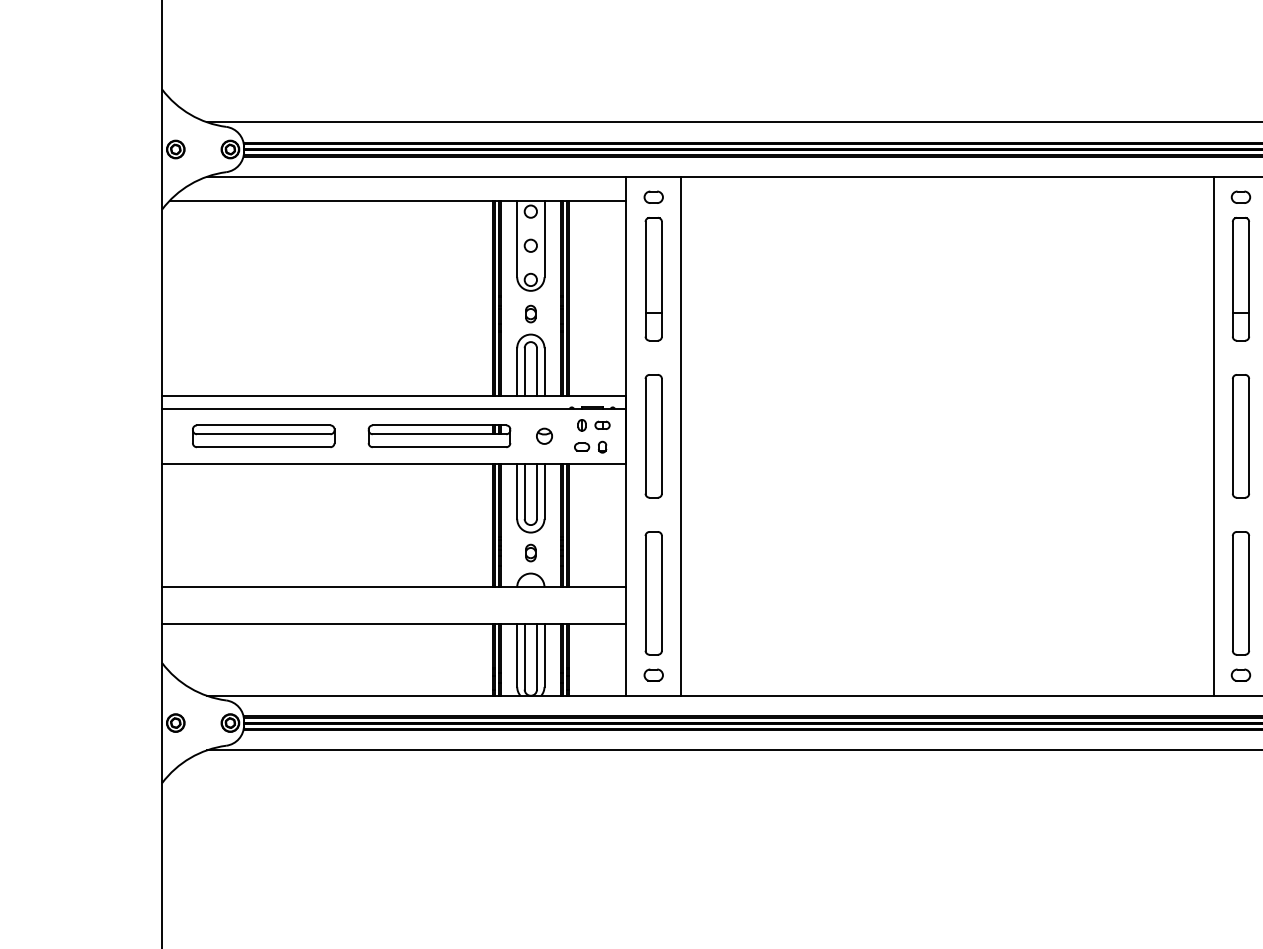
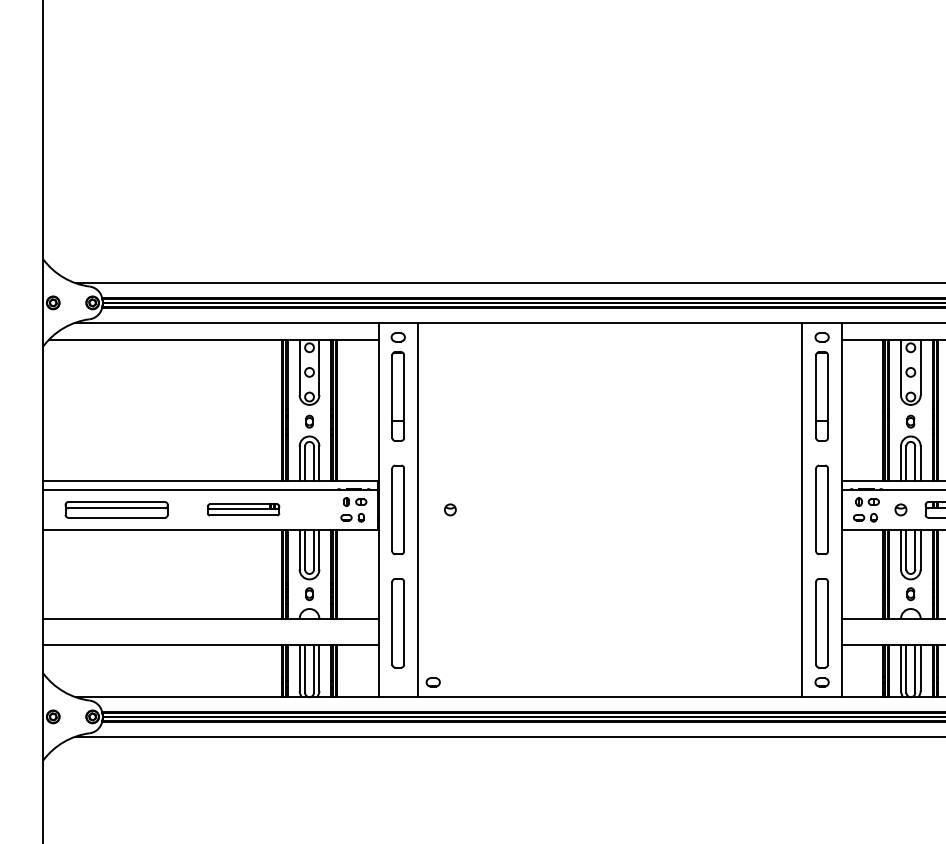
part: (439, 435) -> (243, 509), size x0.7
part: (544, 435) -> (450, 509), moved
part: (652, 675) -> (432, 682), moved

